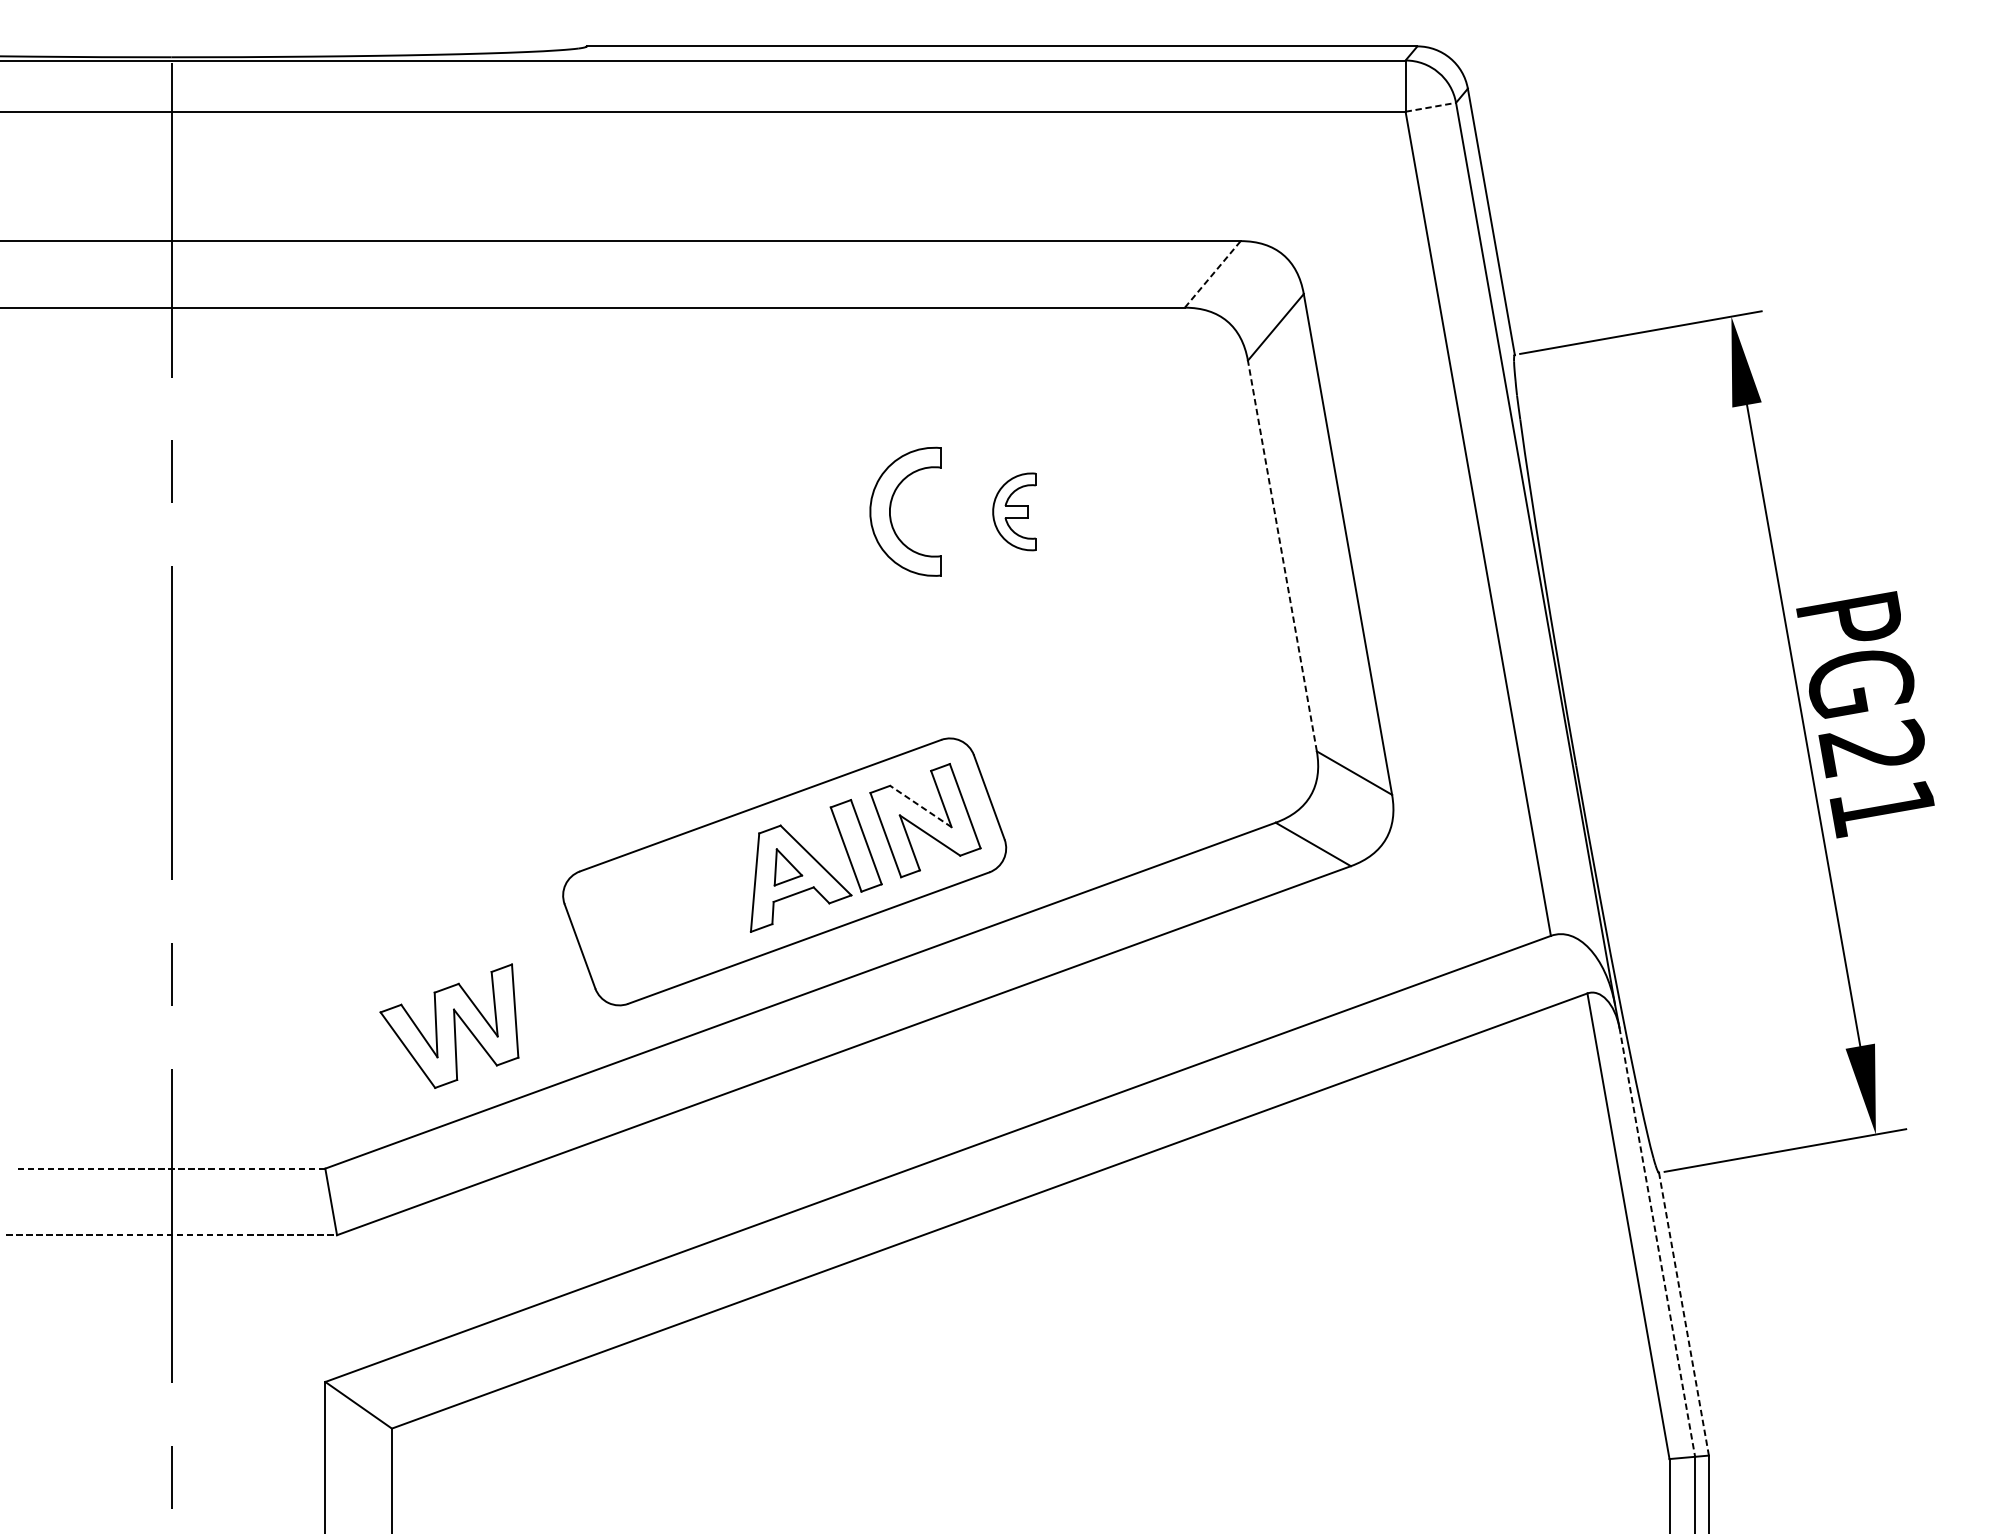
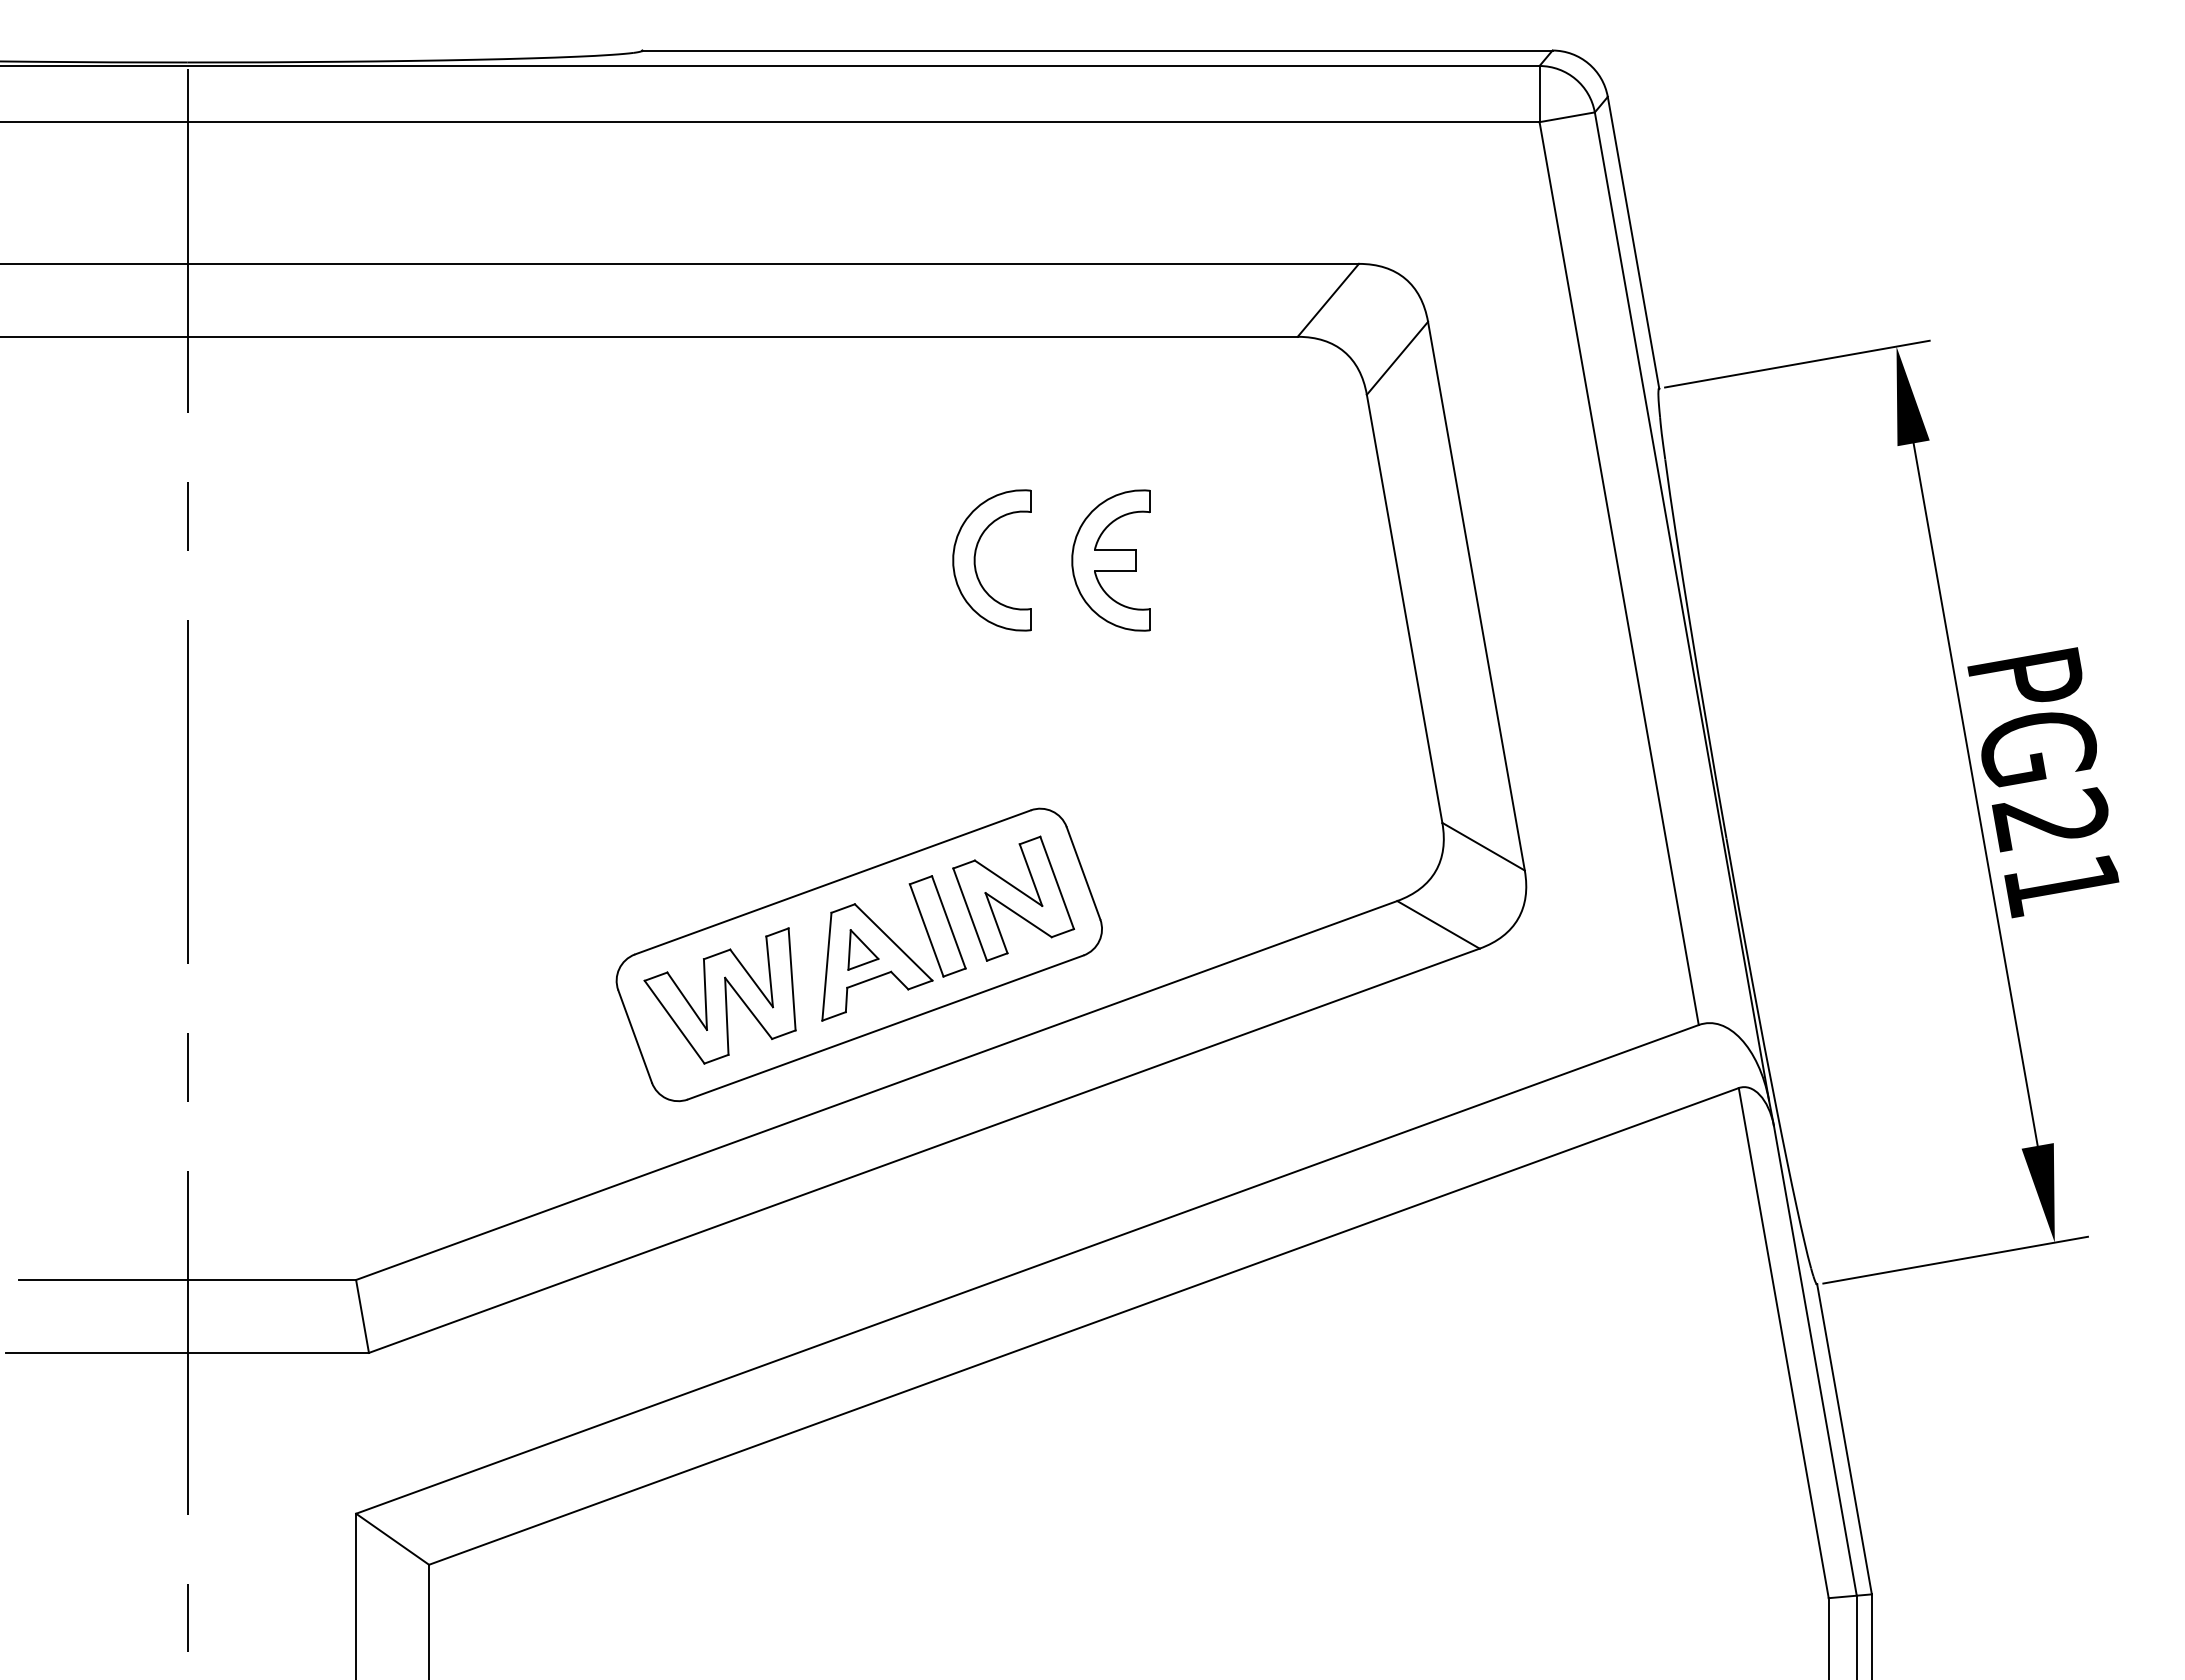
line: (1431, 107) -> (1567, 117), dashed -> solid
line: (1212, 274) -> (1328, 300), dashed -> solid
part: (1013, 511) -> (1110, 560), size x1.67
line: (1282, 555) -> (1404, 608), dashed -> solid
line: (920, 806) -> (1008, 883), dashed -> solid
part: (448, 1025) -> (719, 995), moved
line: (171, 1169) -> (187, 1280), dashed -> solid
line: (172, 1234) -> (188, 1352), dashed -> solid
line: (1657, 1242) -> (1815, 1360), dashed -> solid
line: (1683, 1314) -> (1844, 1439), dashed -> solid

